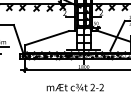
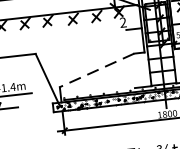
line: (47, 38) -> (97, 71), solid -> dashed

